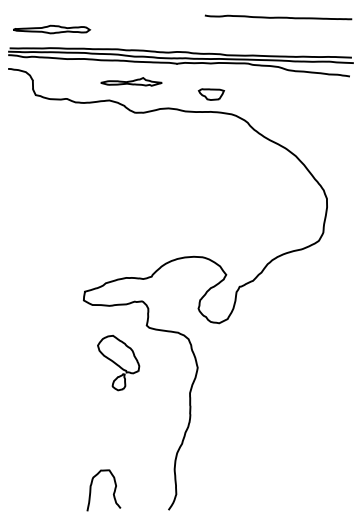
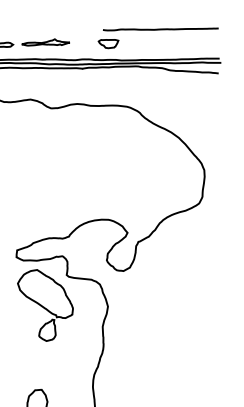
part: (131, 81) -> (45, 42), moved
part: (211, 94) -> (108, 43), moved
part: (118, 362) -> (45, 304), size x1.67

